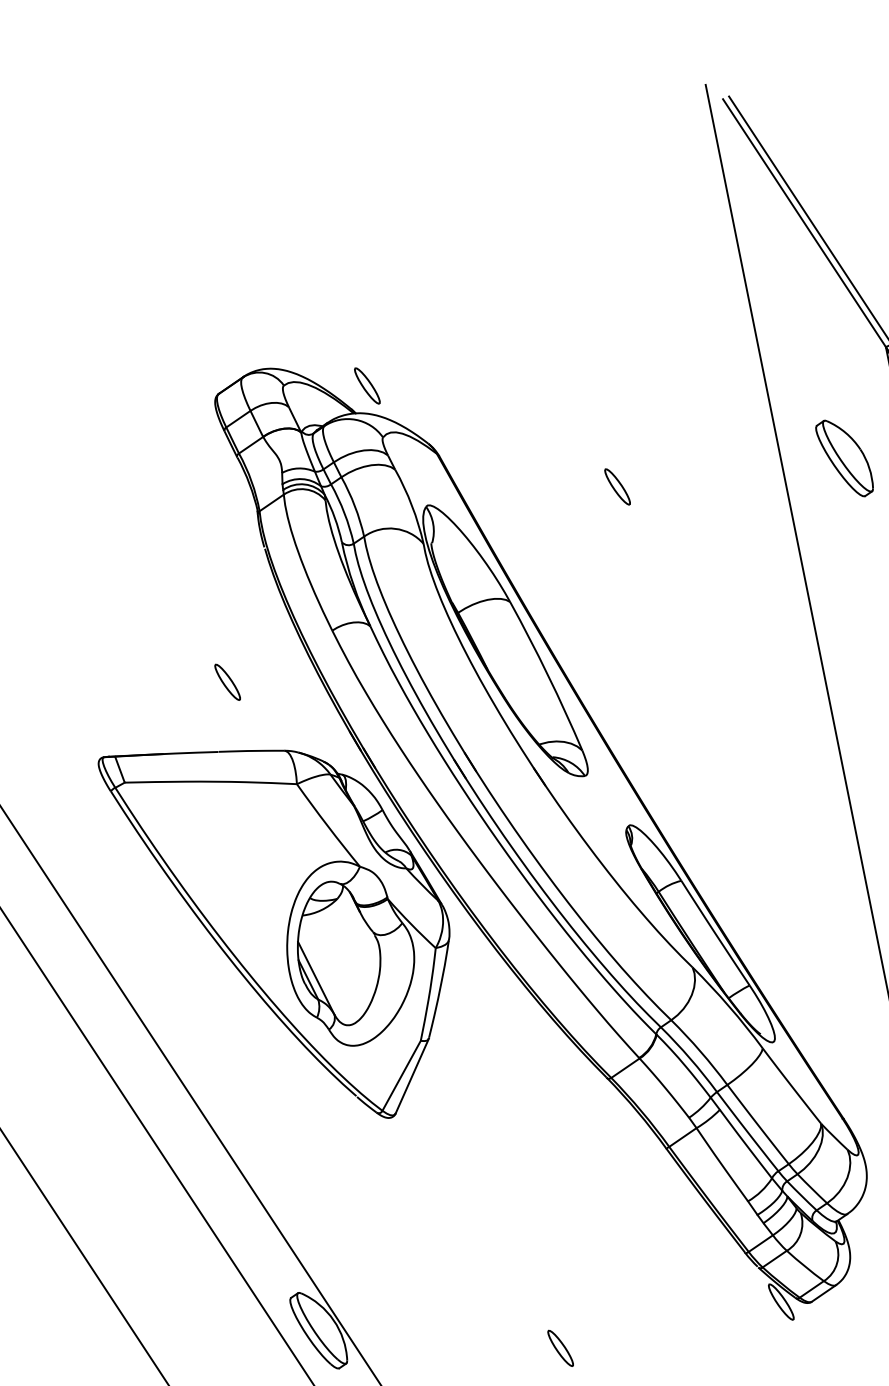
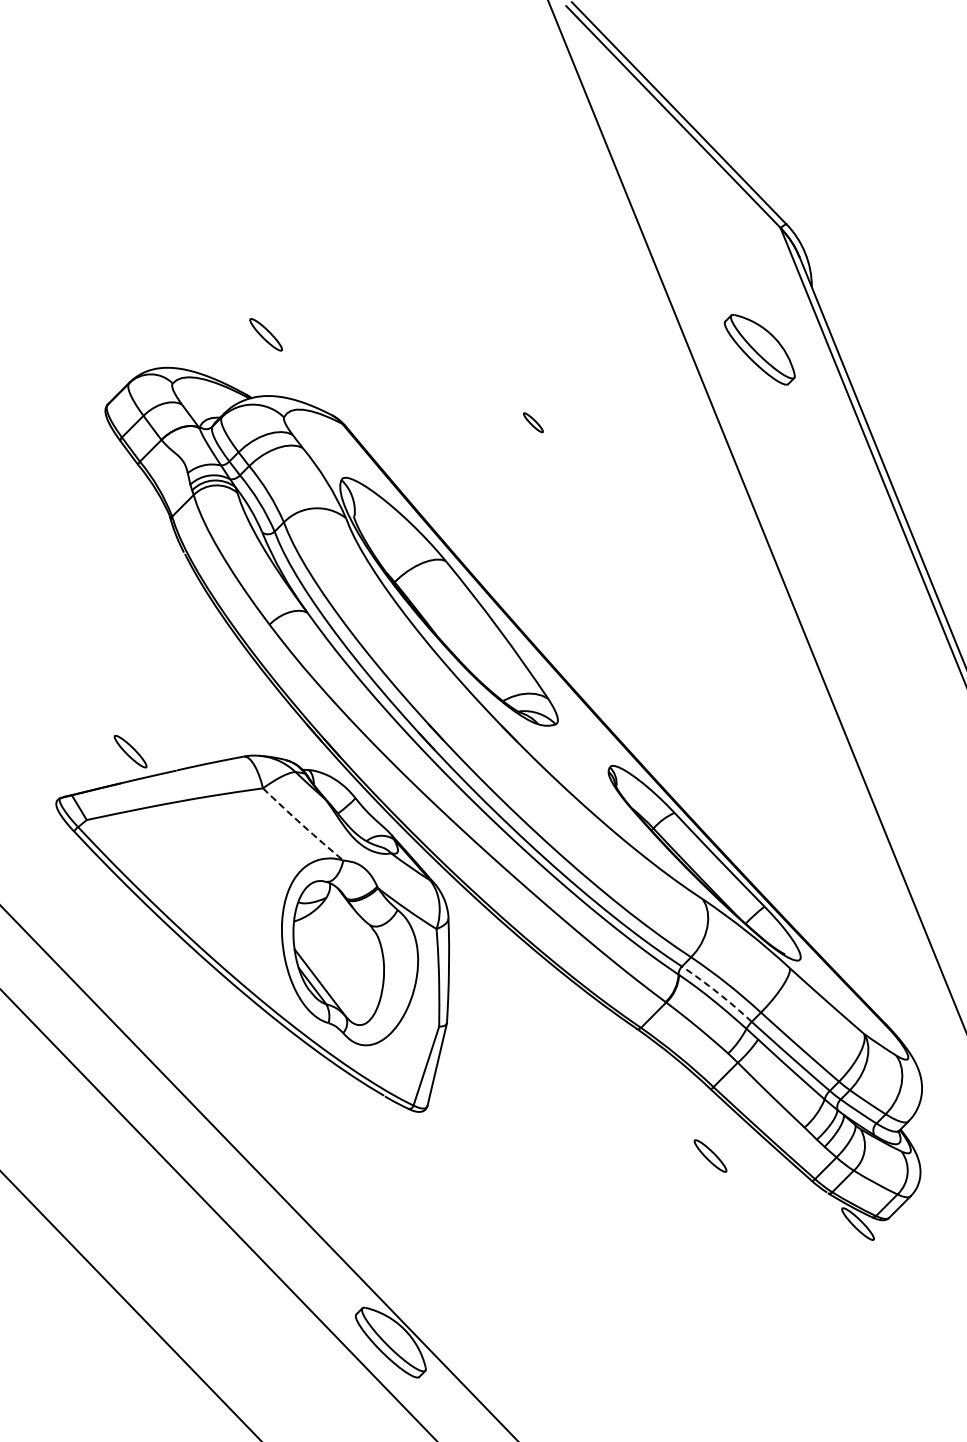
part: (366, 385) -> (265, 334), moved
part: (617, 486) -> (533, 422), size x0.6
part: (227, 682) -> (130, 751), moved
arc: (327, 826) -> (302, 825), solid -> dashed
arc: (689, 1058) -> (717, 992), solid -> dashed
part: (560, 1347) -> (710, 1155), moved

